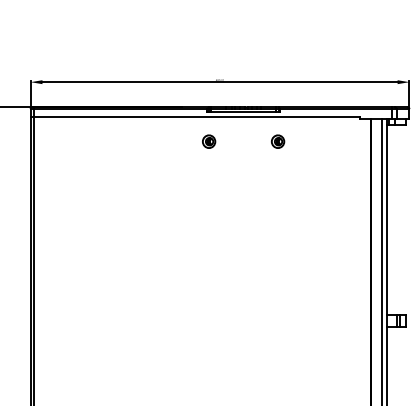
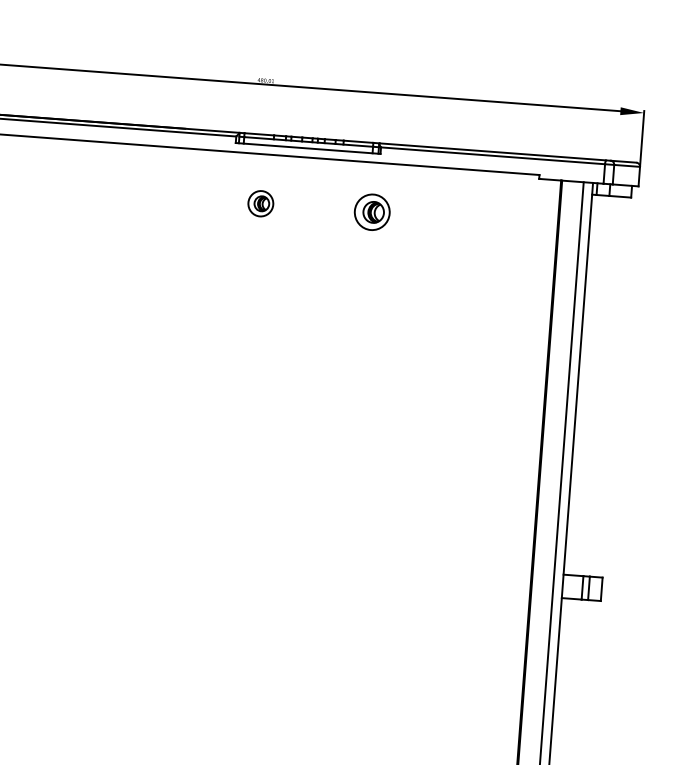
part: (209, 141) -> (261, 203), moved
part: (278, 141) -> (373, 211), size x1.4

